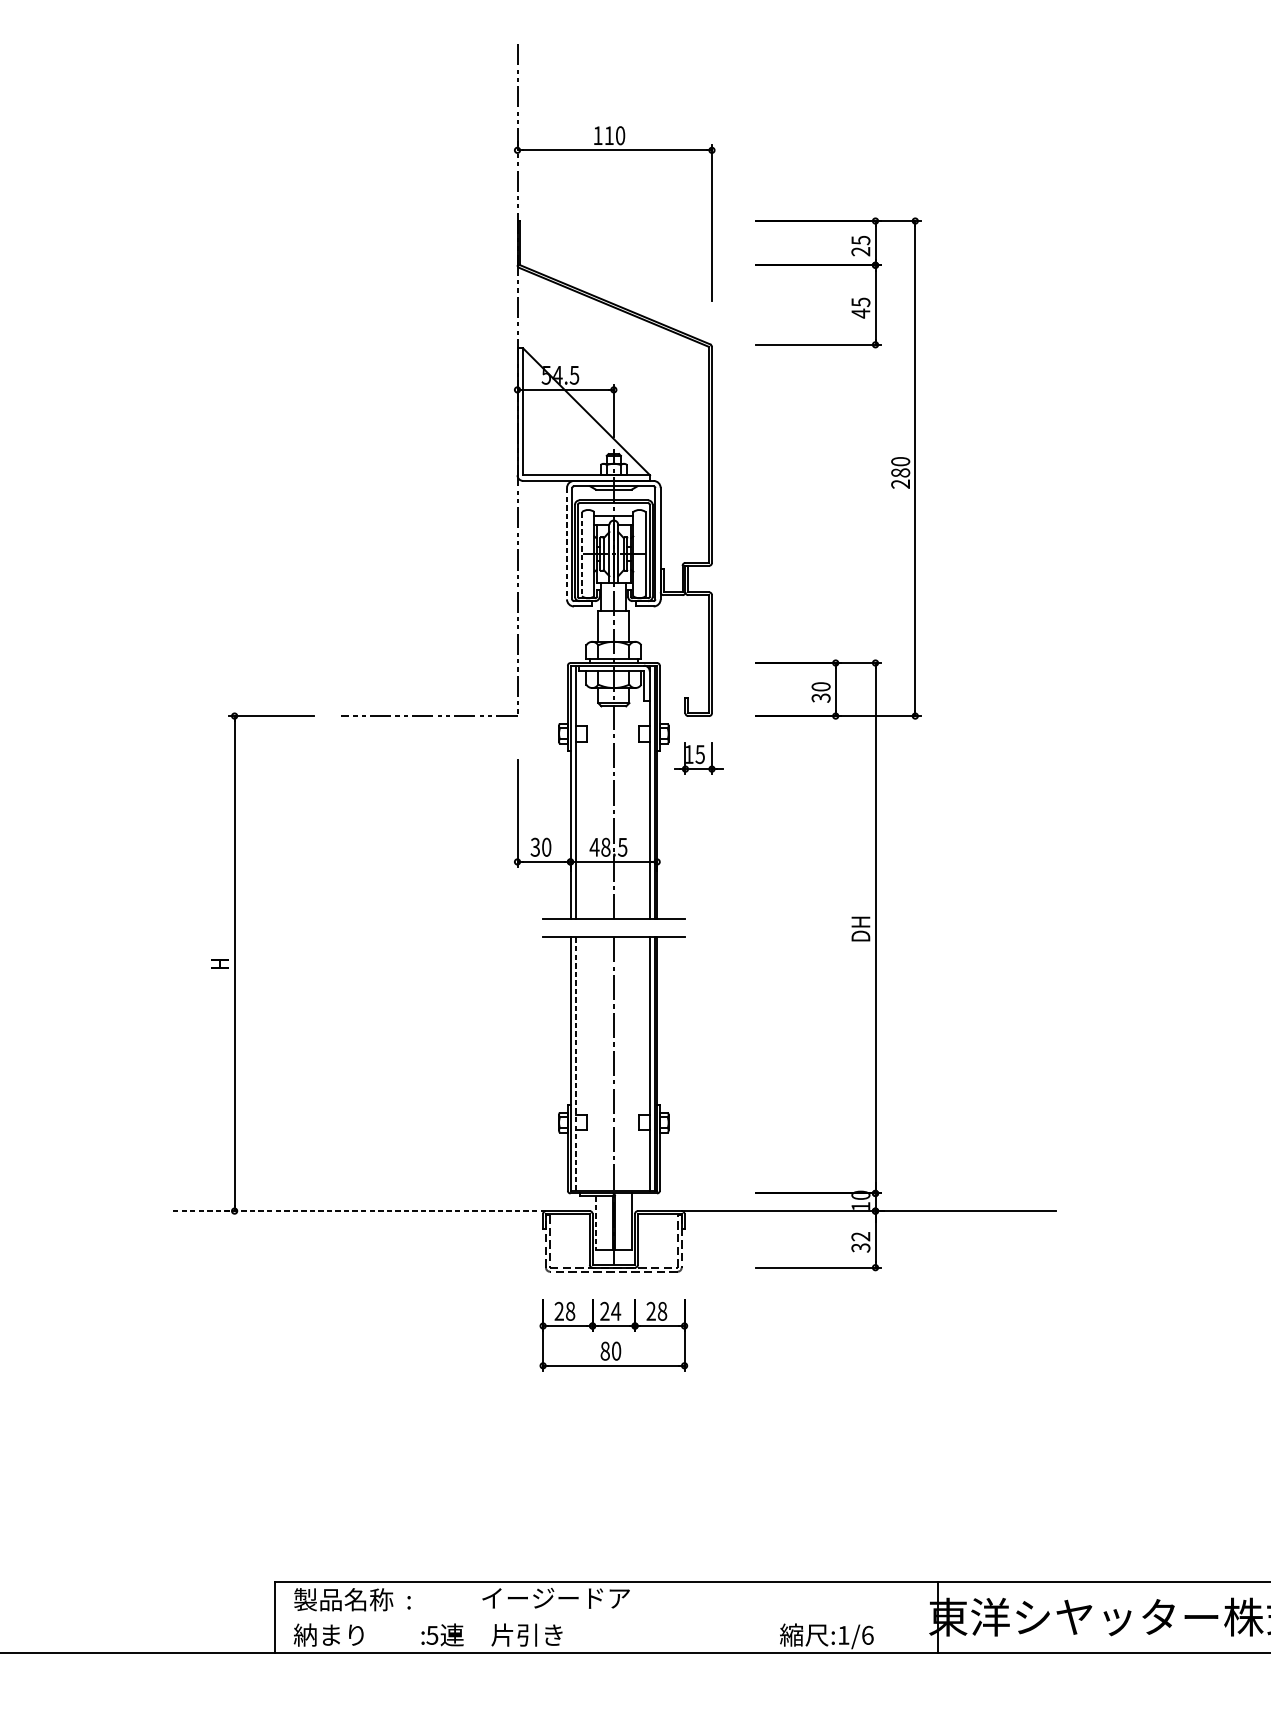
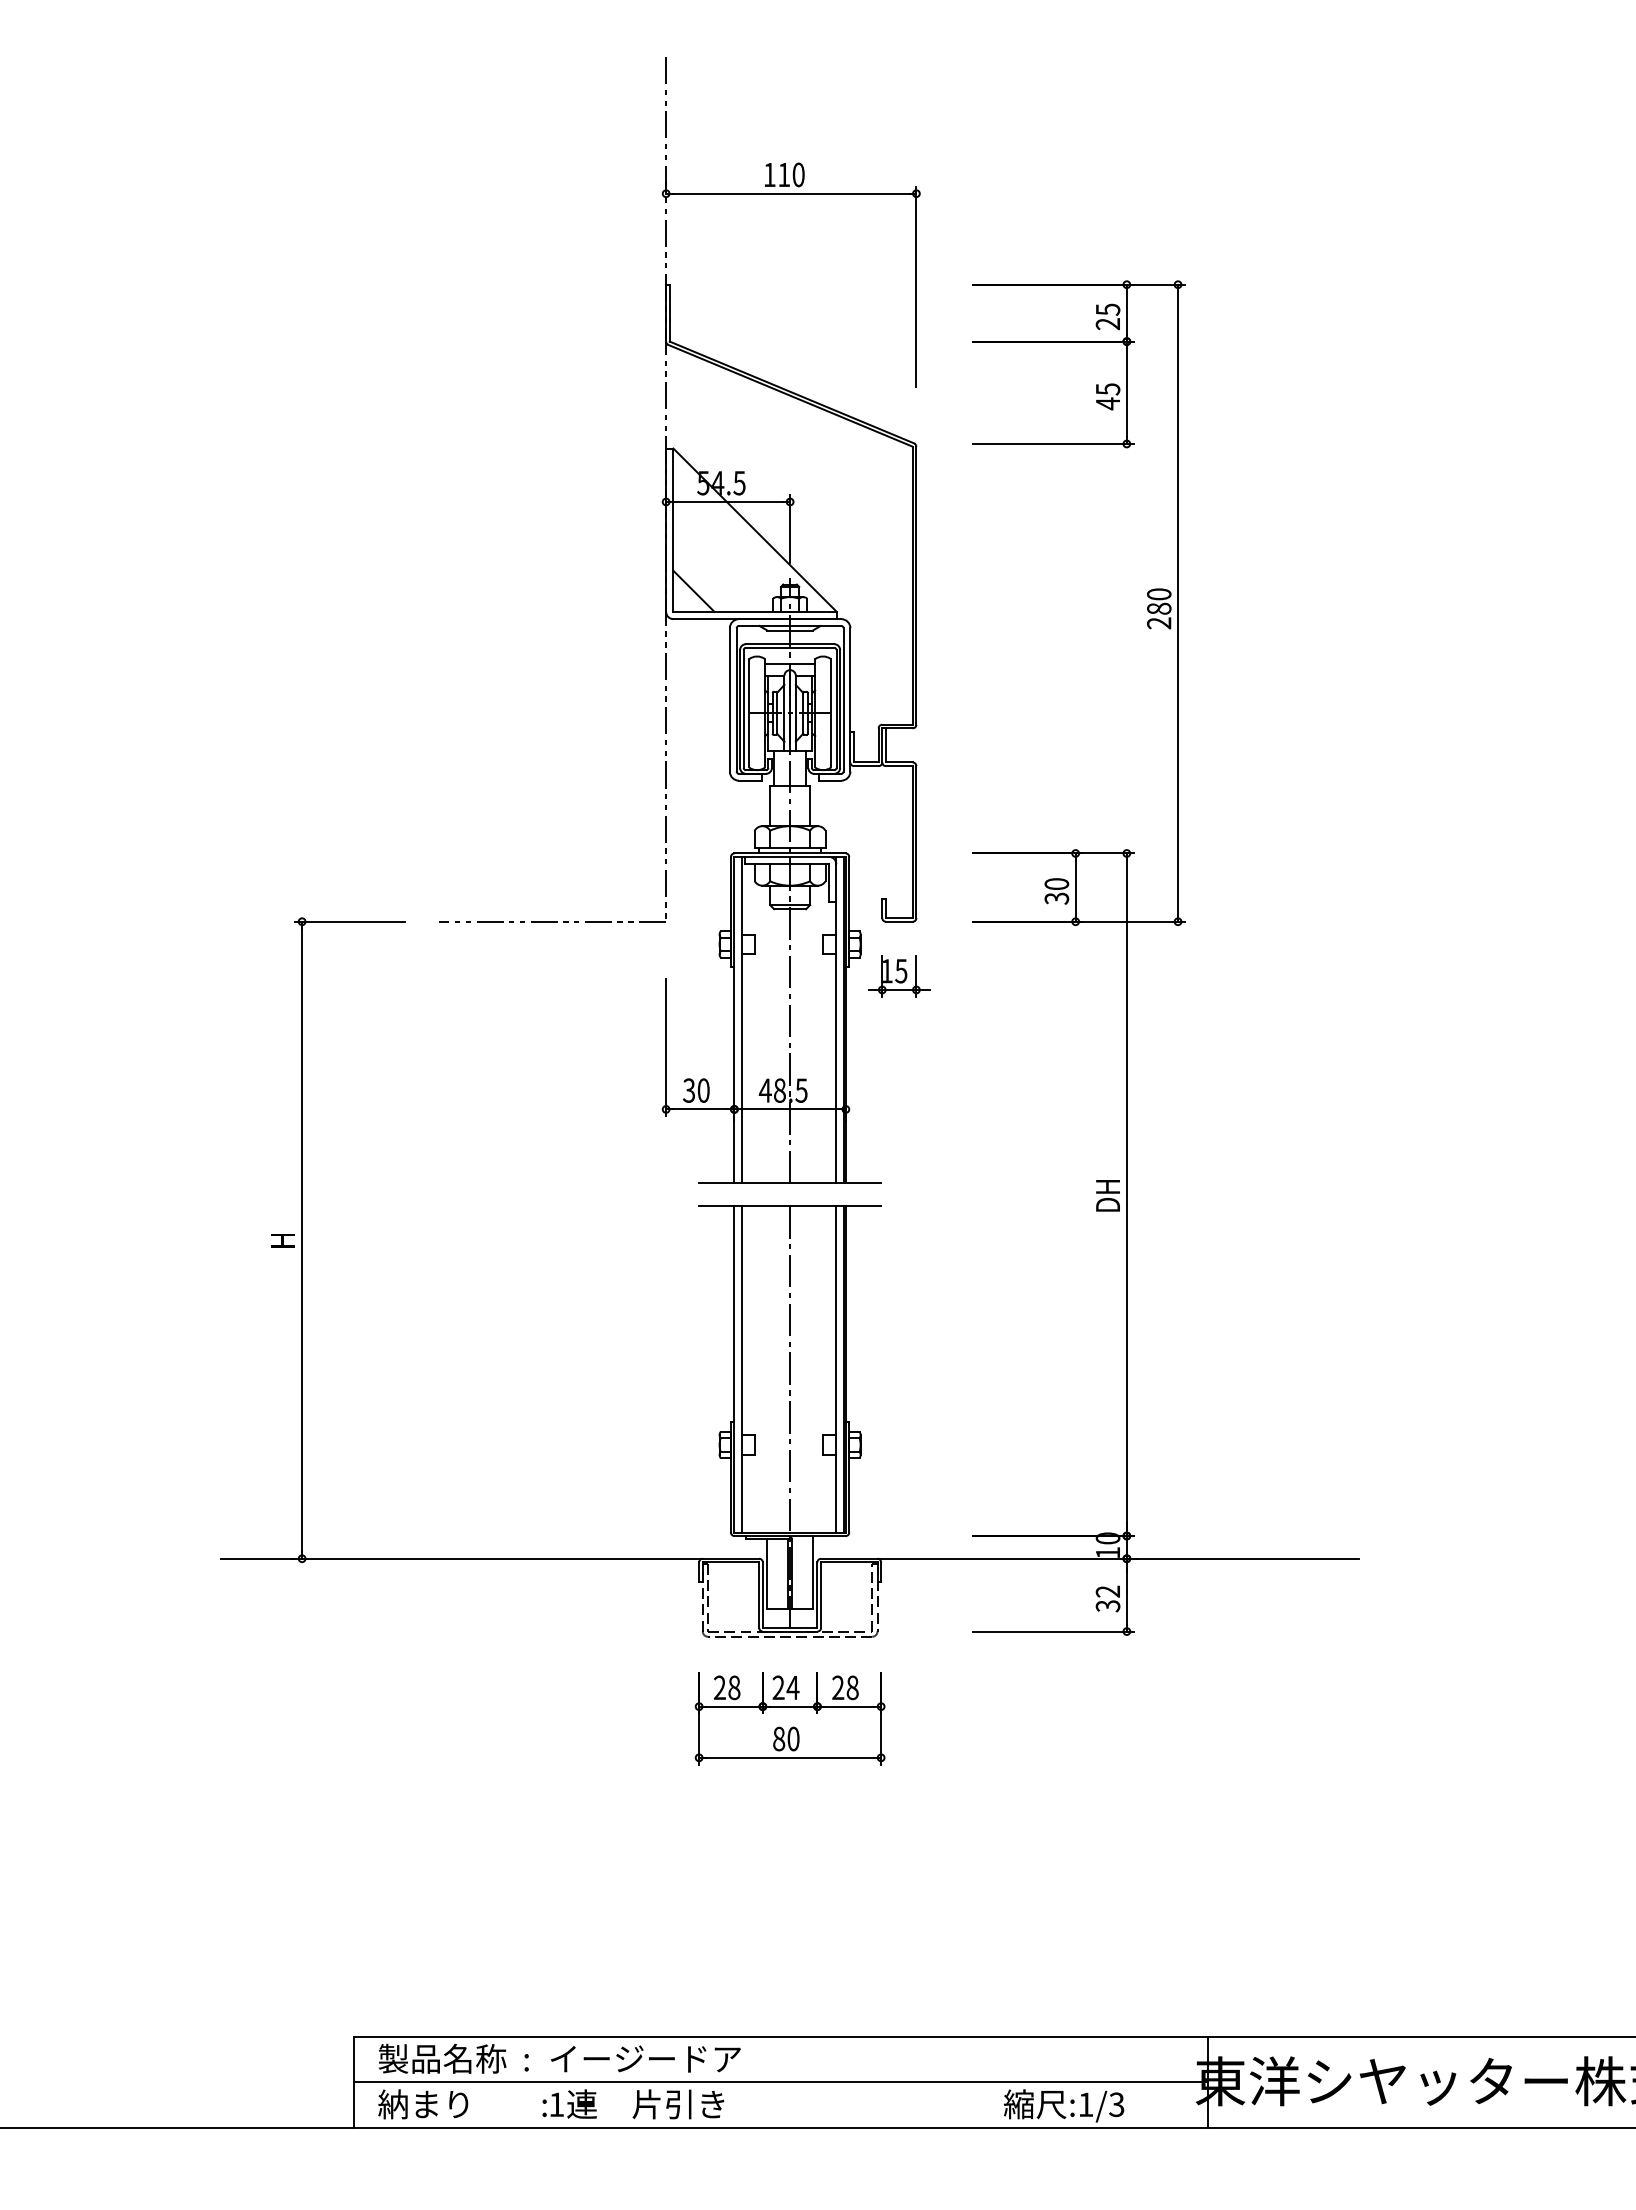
line: (538, 458) -> (693, 590), added
line: (566, 543) -> (729, 699), dashed -> solid
line: (582, 554) -> (749, 713), dashed -> solid
line: (576, 1063) -> (741, 1368), dashed -> solid
line: (359, 1210) -> (462, 1558), dashed -> solid
line: (596, 1223) -> (767, 1574), dashed -> solid
text: (555, 1597) -> (645, 2058), moved
line: (606, 1618) -> (780, 2082), added
text: (432, 1635) -> (556, 2104), 5 -> 1
text: (867, 1635) -> (1116, 2104), :1/6 -> :1/3

